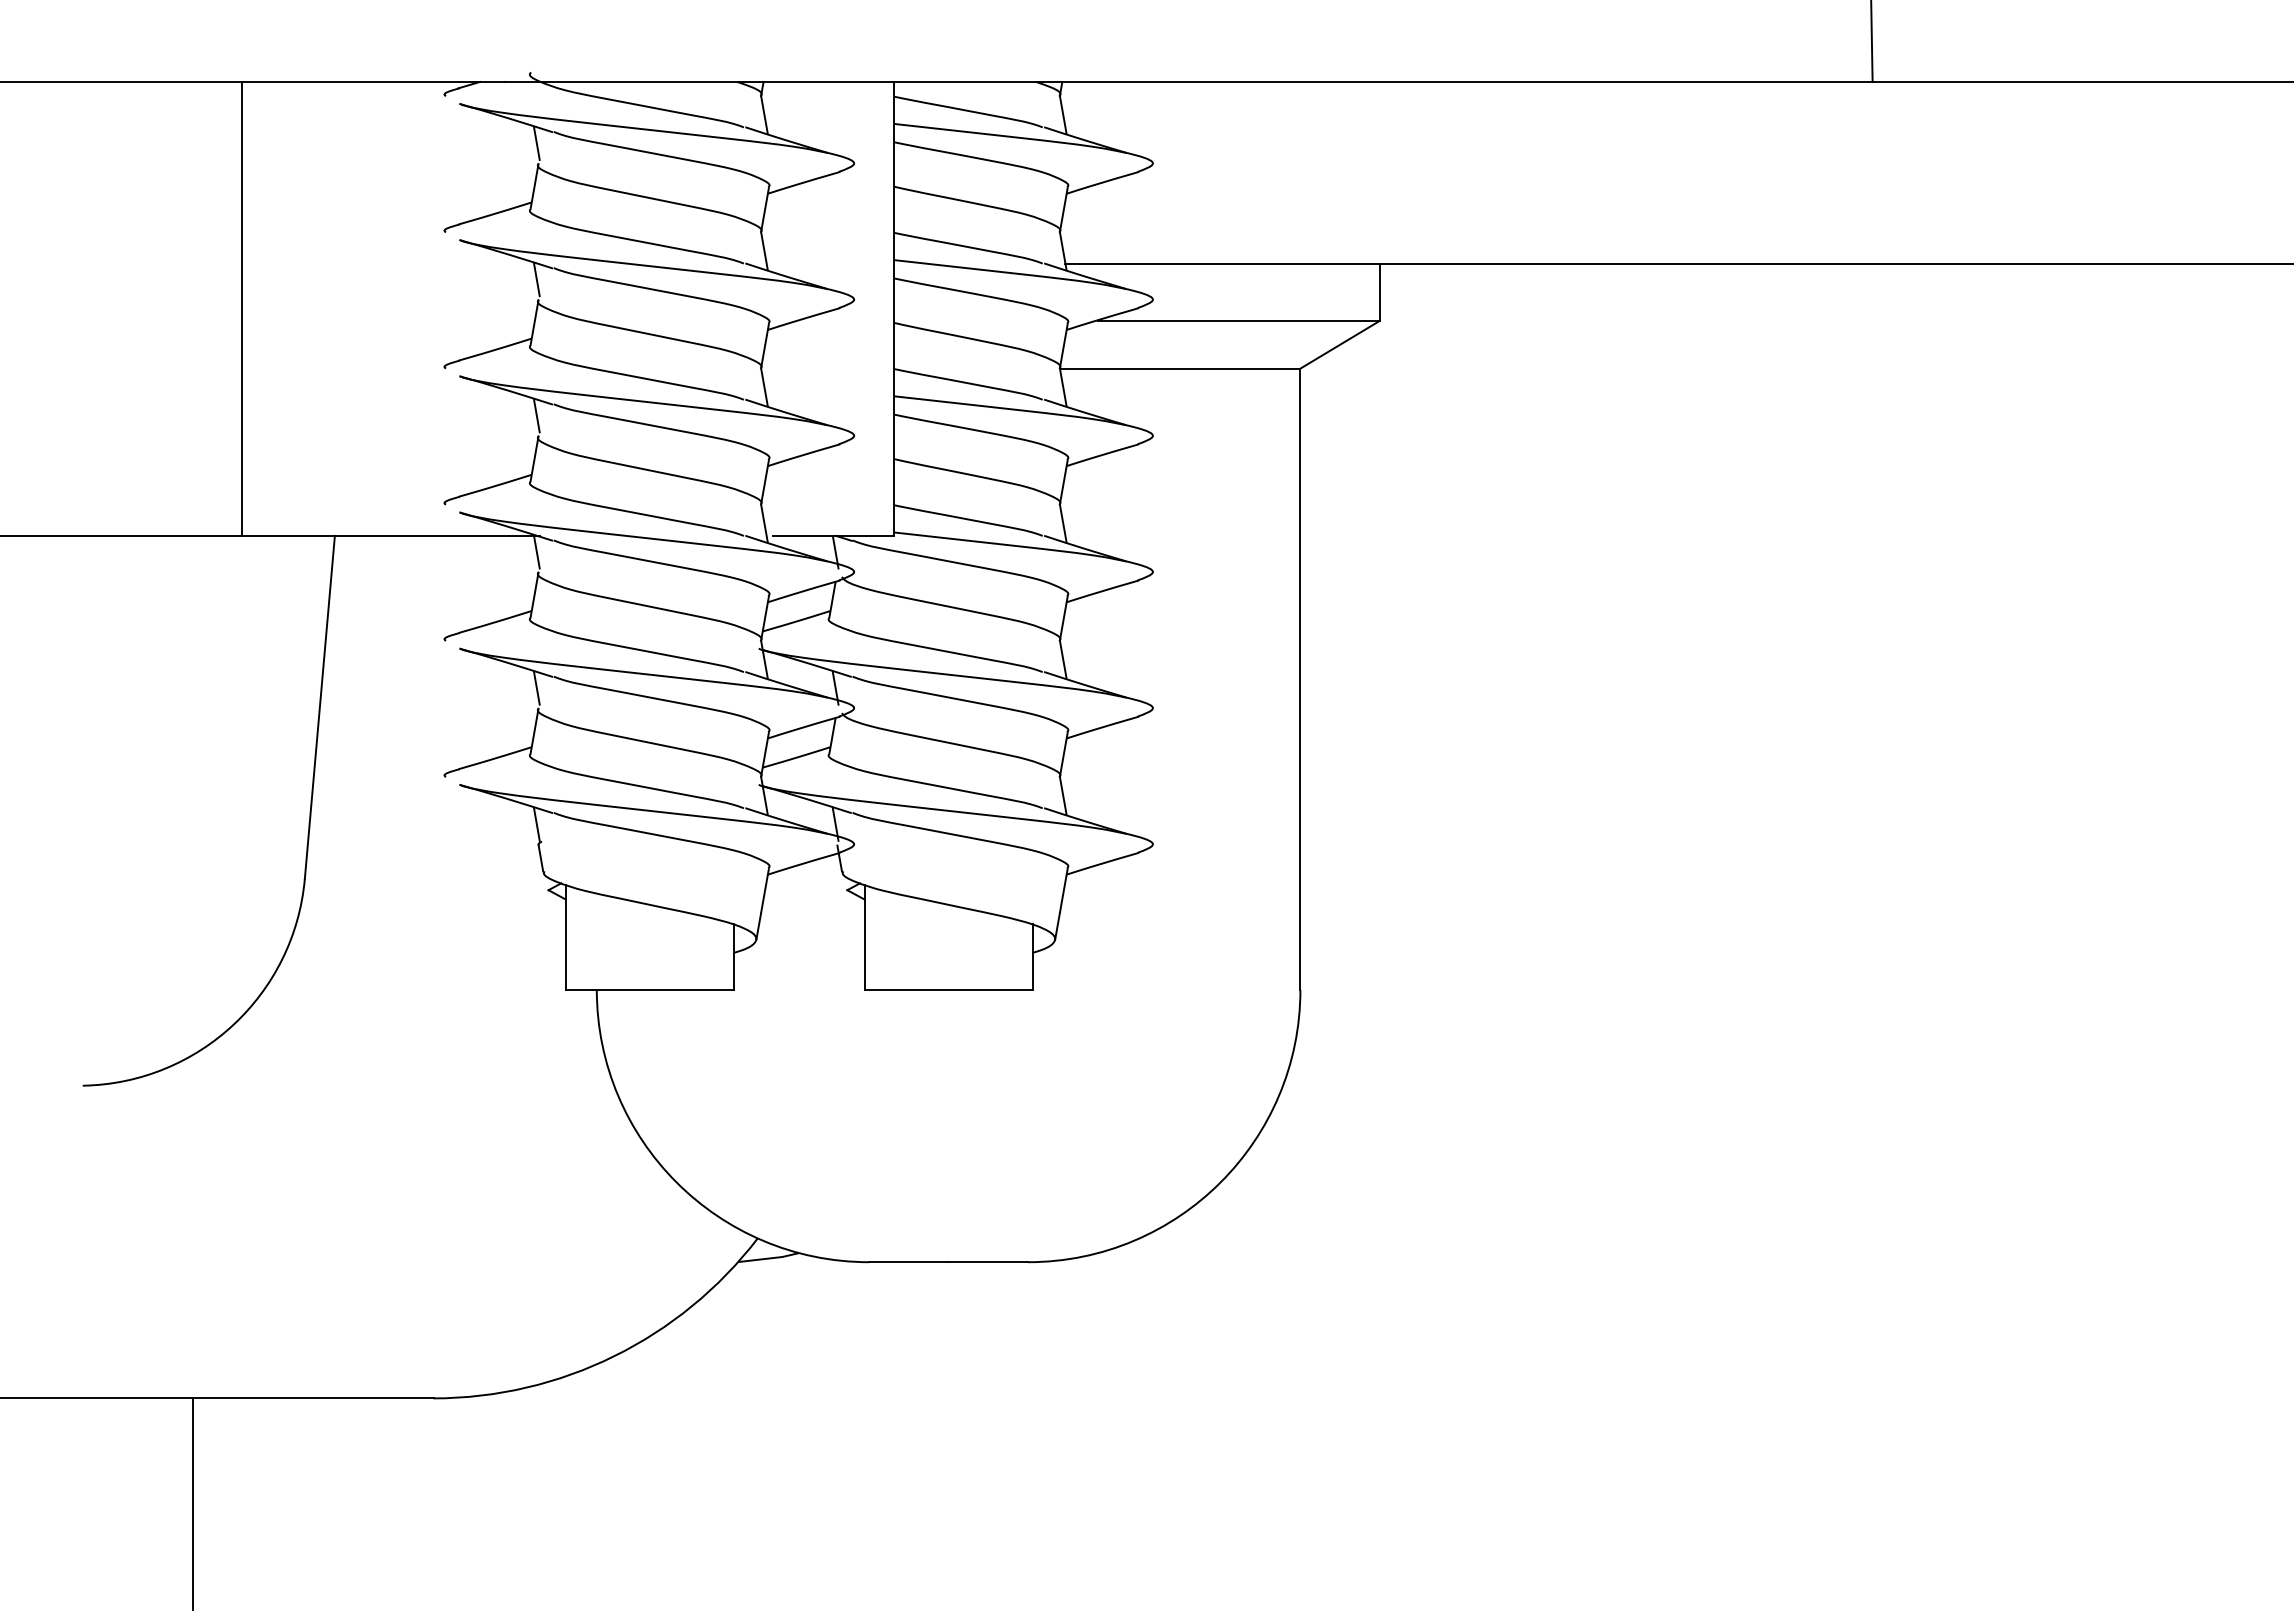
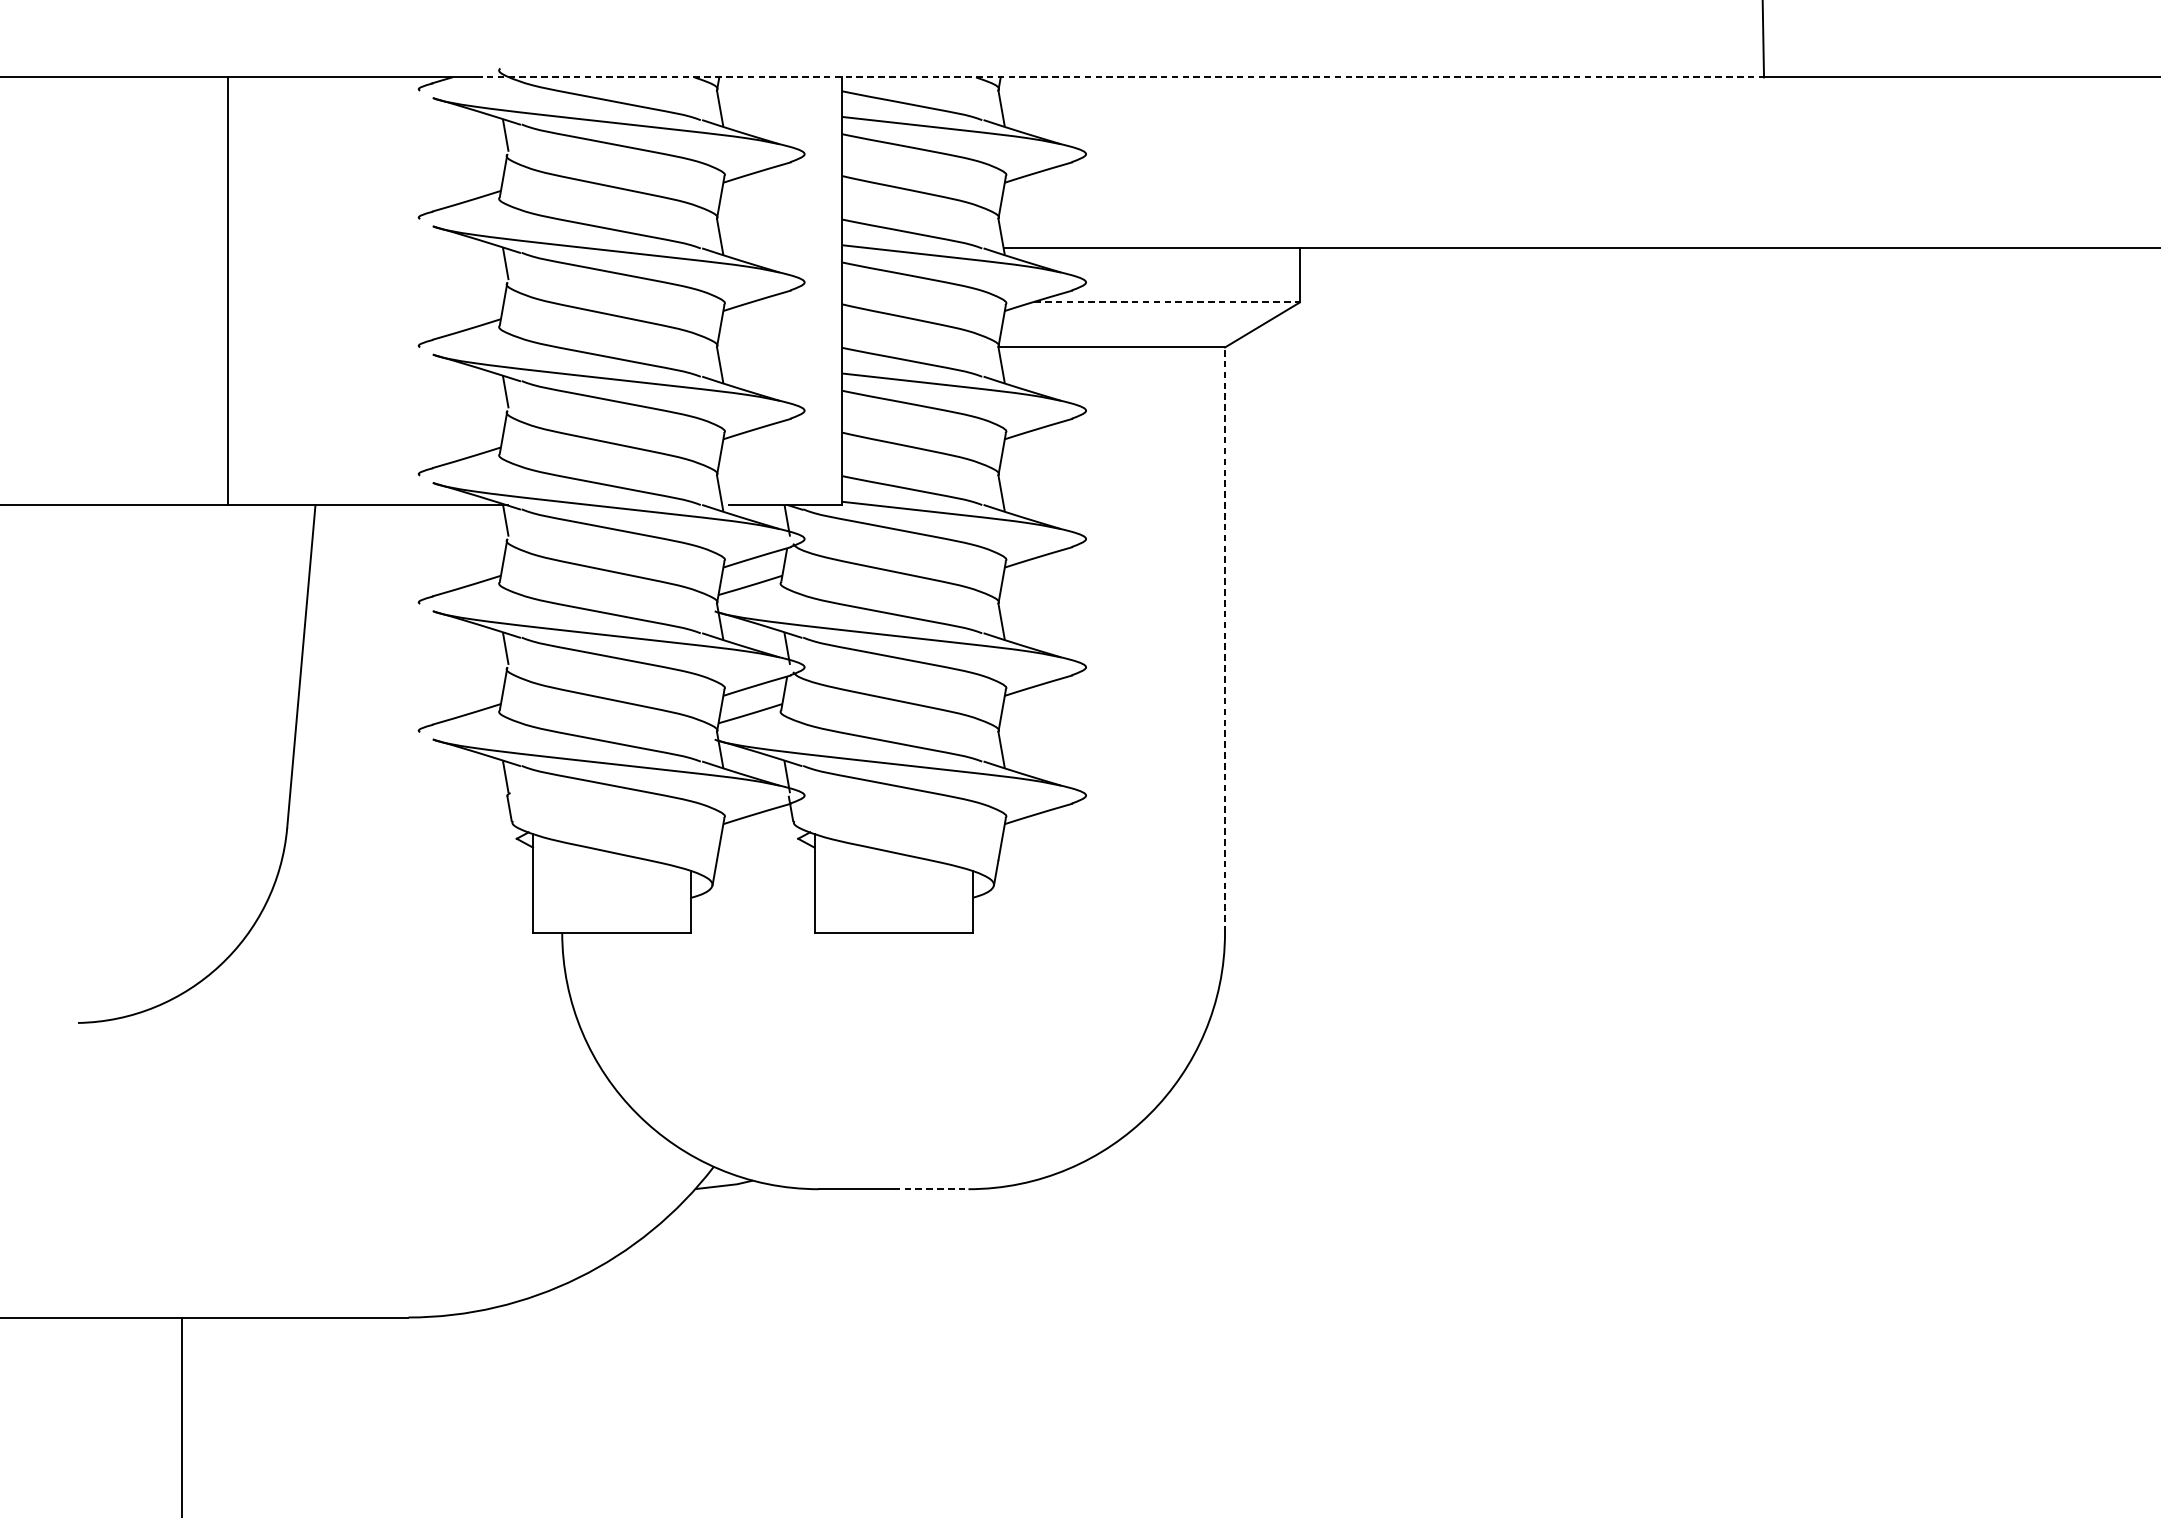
line: (1188, 81) -> (1119, 76), solid -> dashed
line: (1239, 320) -> (1167, 302), solid -> dashed
line: (1300, 679) -> (1225, 640), solid -> dashed
line: (988, 1262) -> (931, 1189), solid -> dashed

